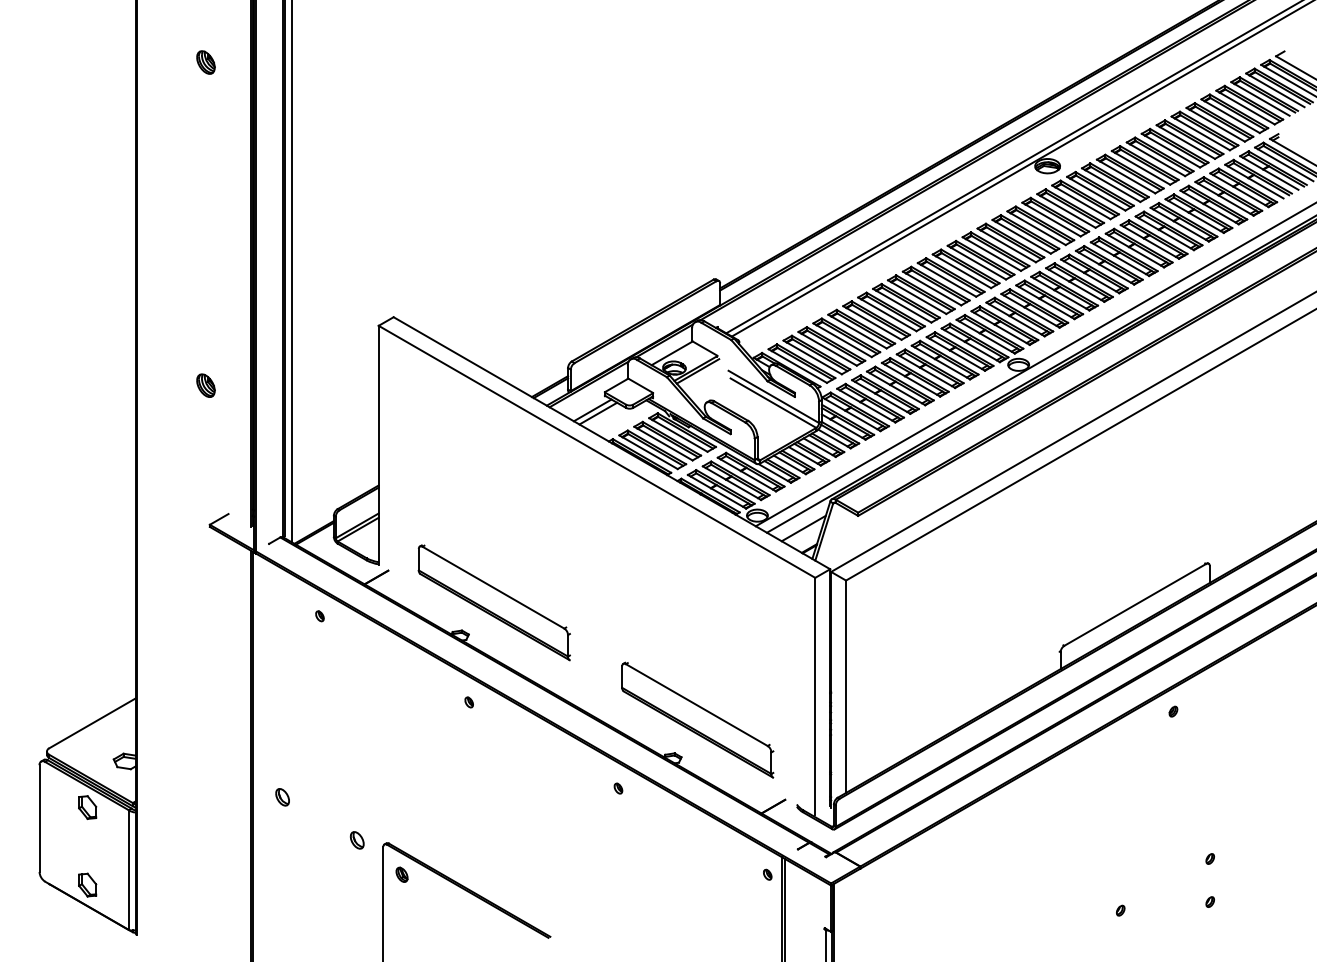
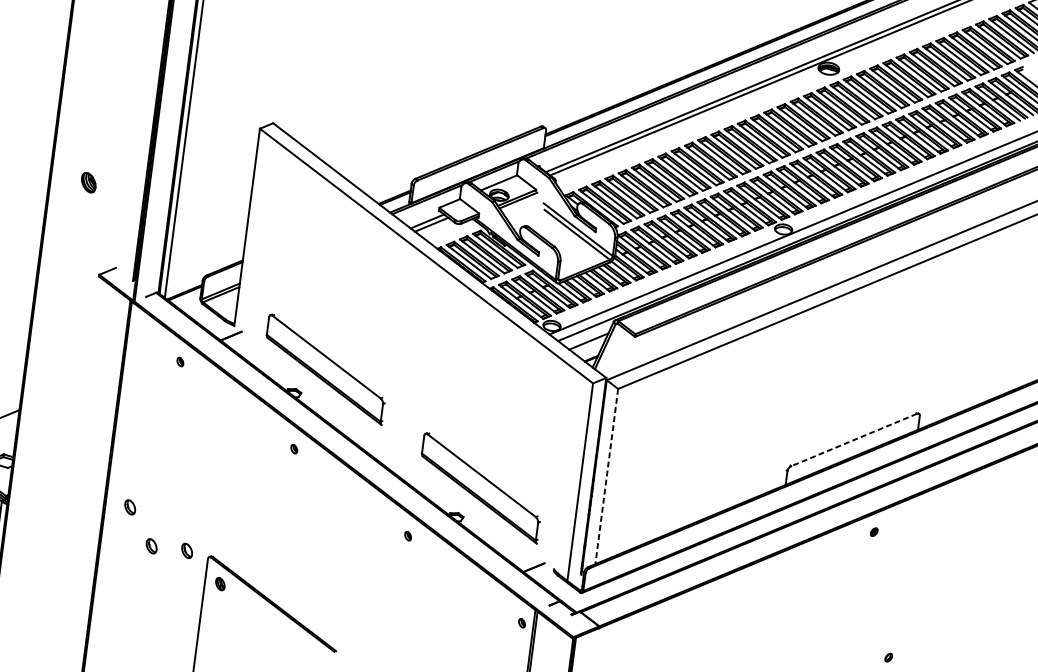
part: (205, 385) -> (88, 182), moved
line: (1135, 604) -> (854, 439), solid -> dashed
line: (846, 687) -> (607, 477), solid -> dashed
part: (313, 840) -> (151, 546), added

